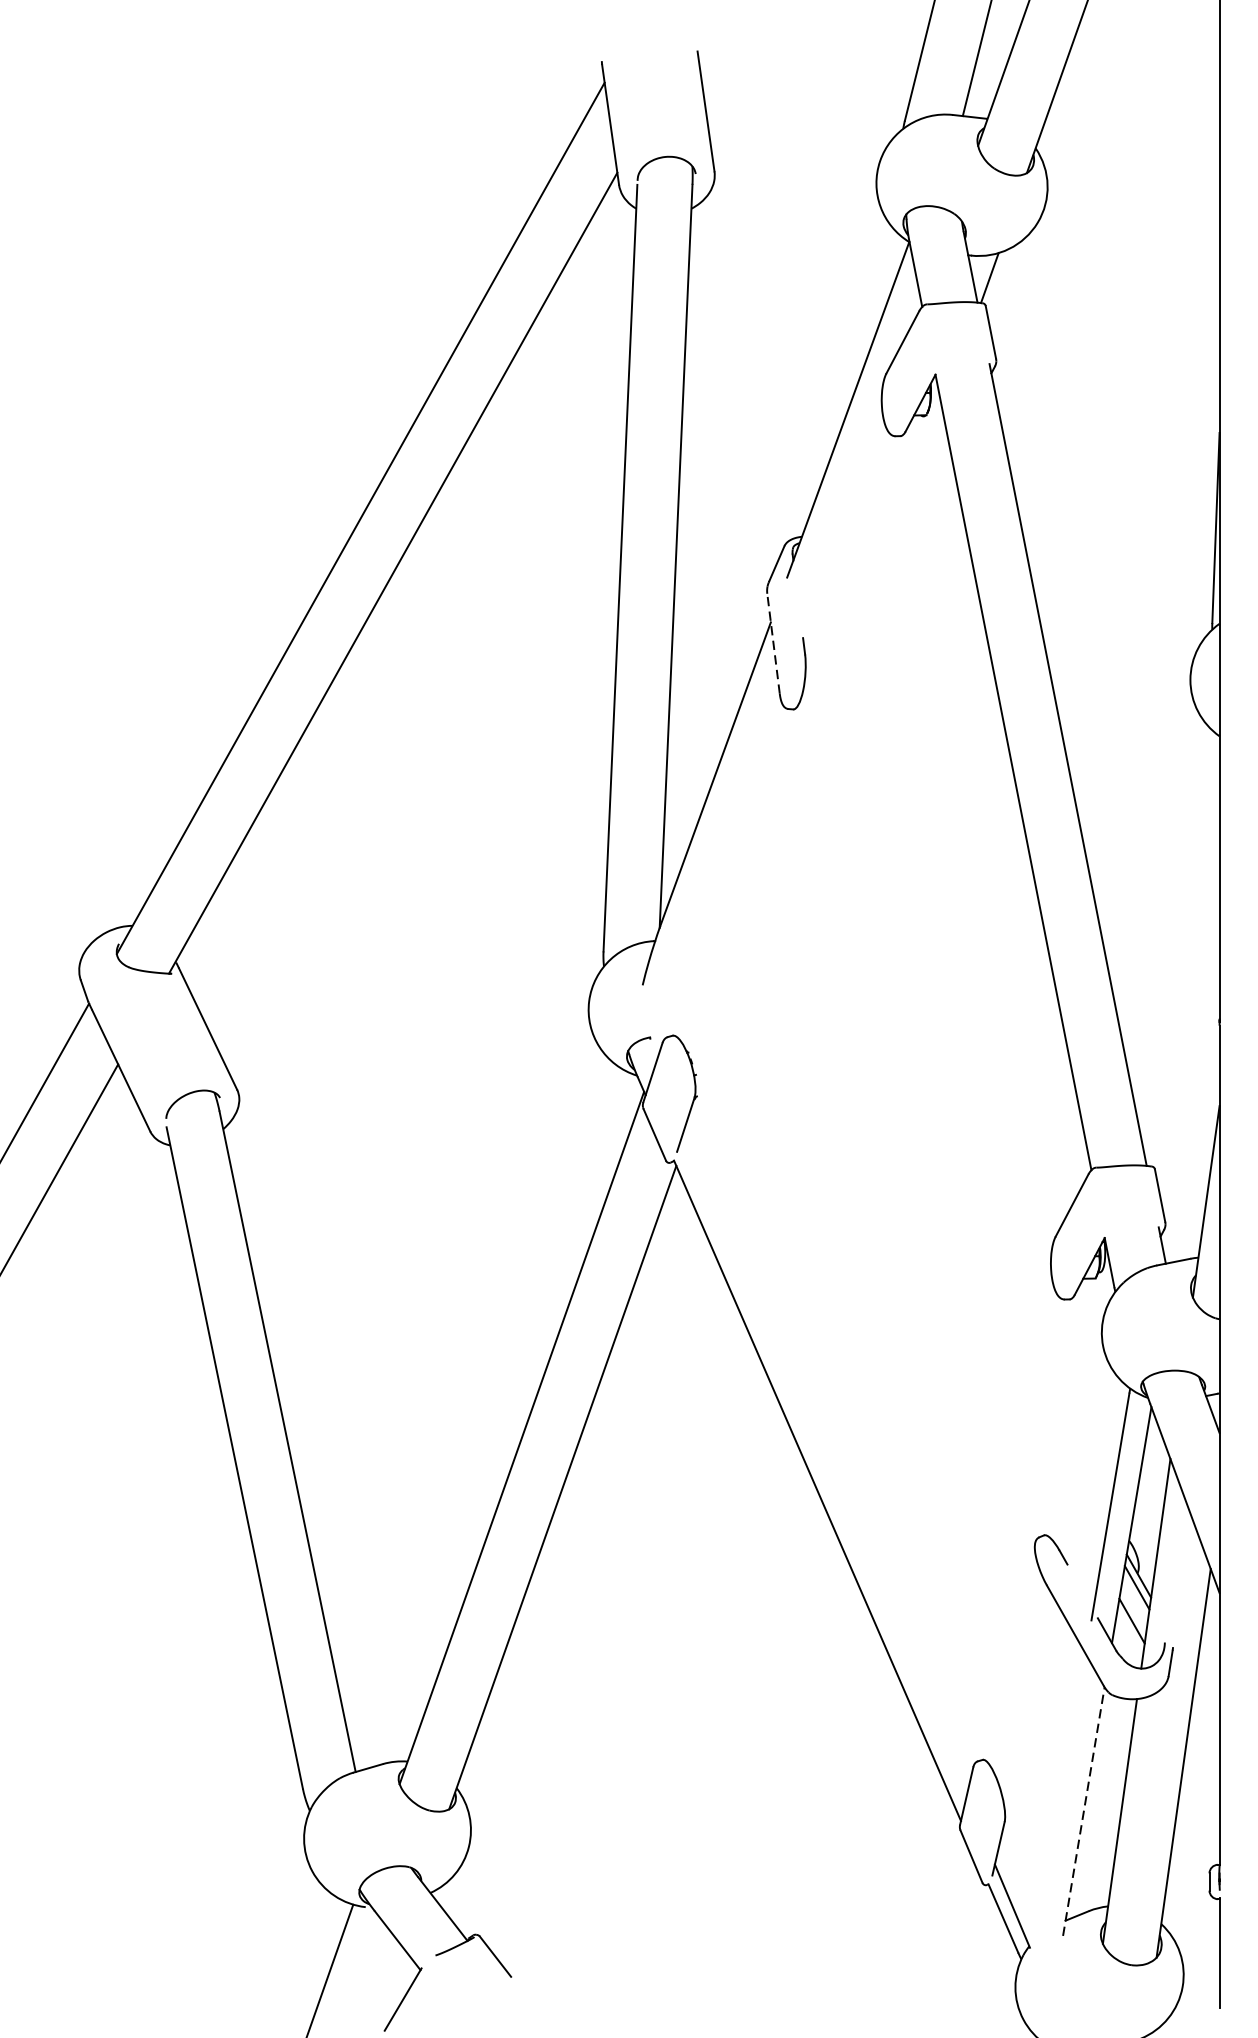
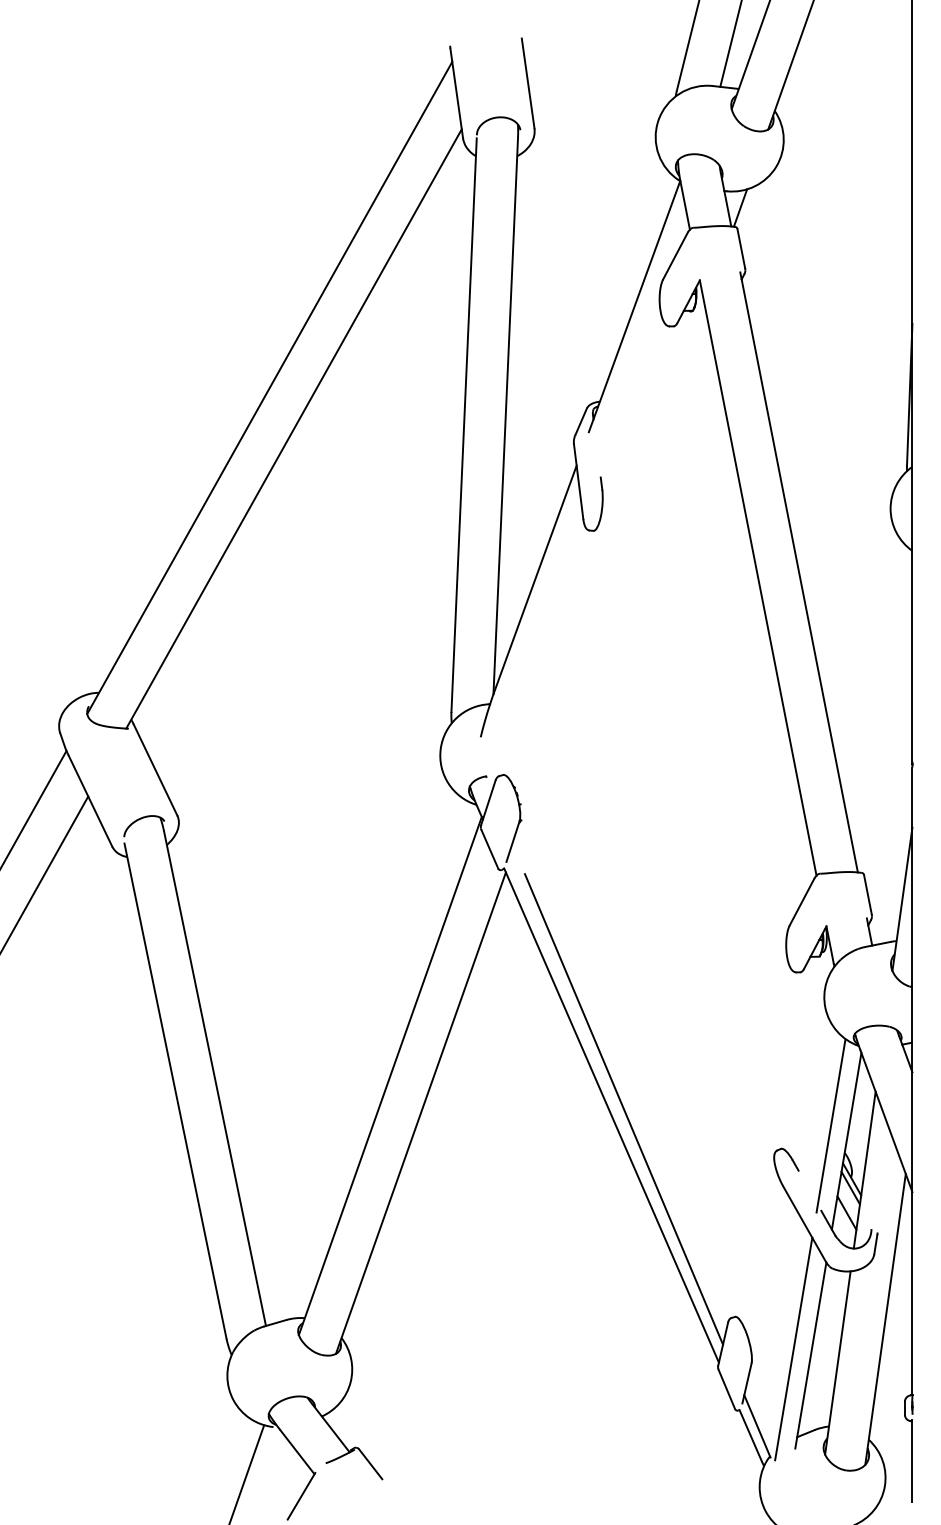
line: (773, 643) -> (578, 481), dashed -> solid
line: (833, 1482) -> (623, 1109), added
line: (1060, 1802) -> (793, 1348), added
line: (1083, 1811) -> (810, 1355), dashed -> solid

